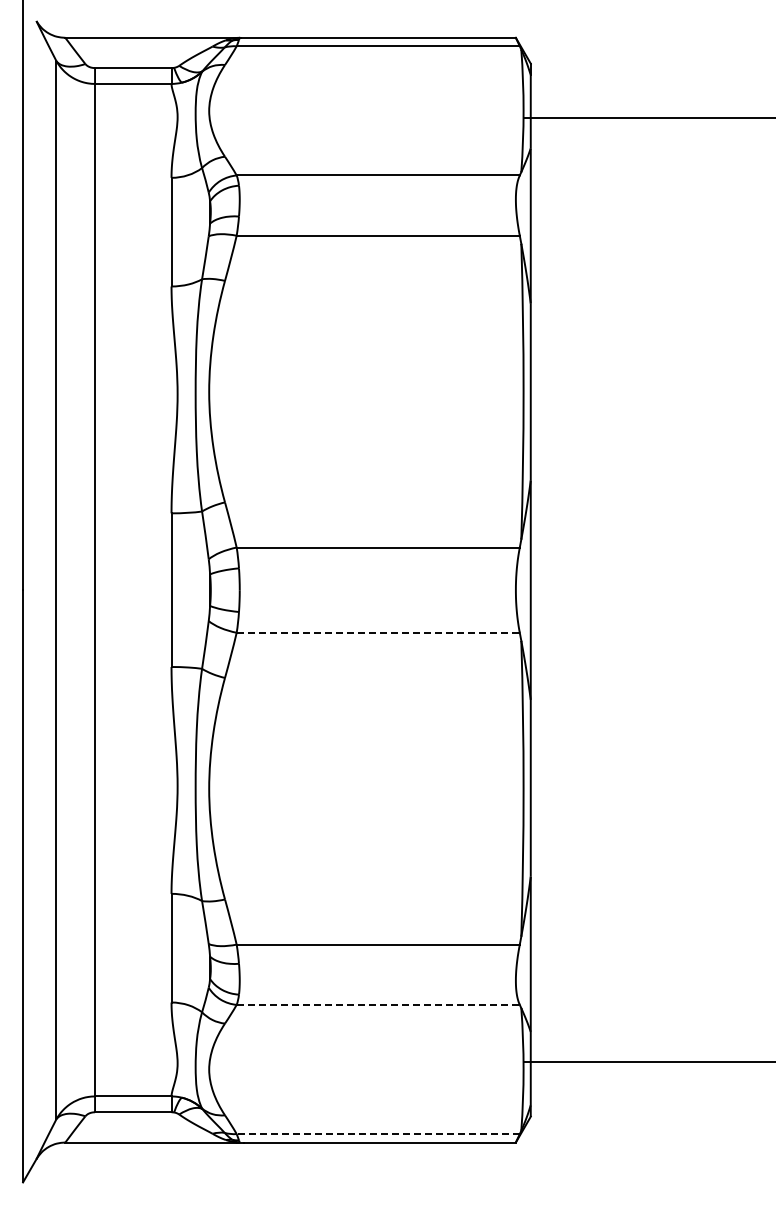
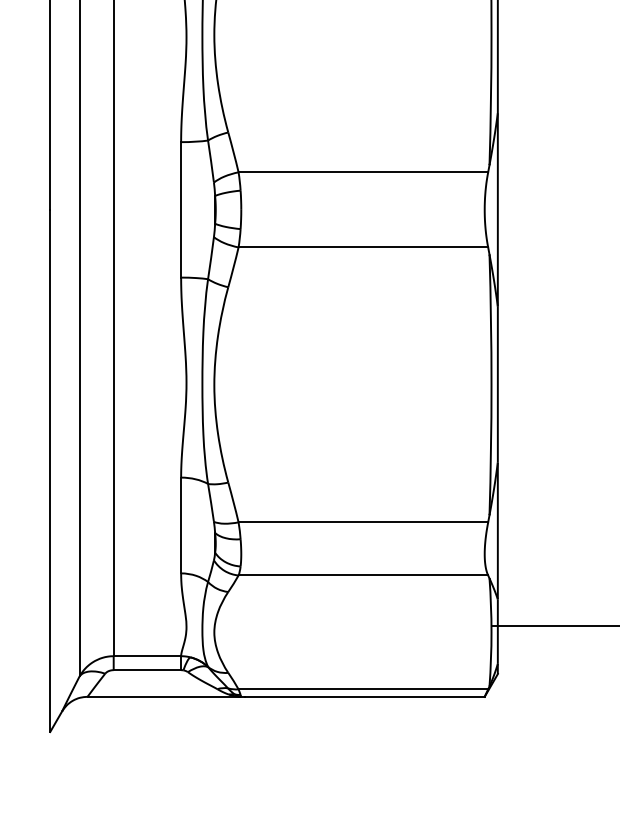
line: (378, 632) -> (363, 247), dashed -> solid
line: (378, 1004) -> (363, 575), dashed -> solid
line: (378, 1134) -> (363, 689), dashed -> solid

